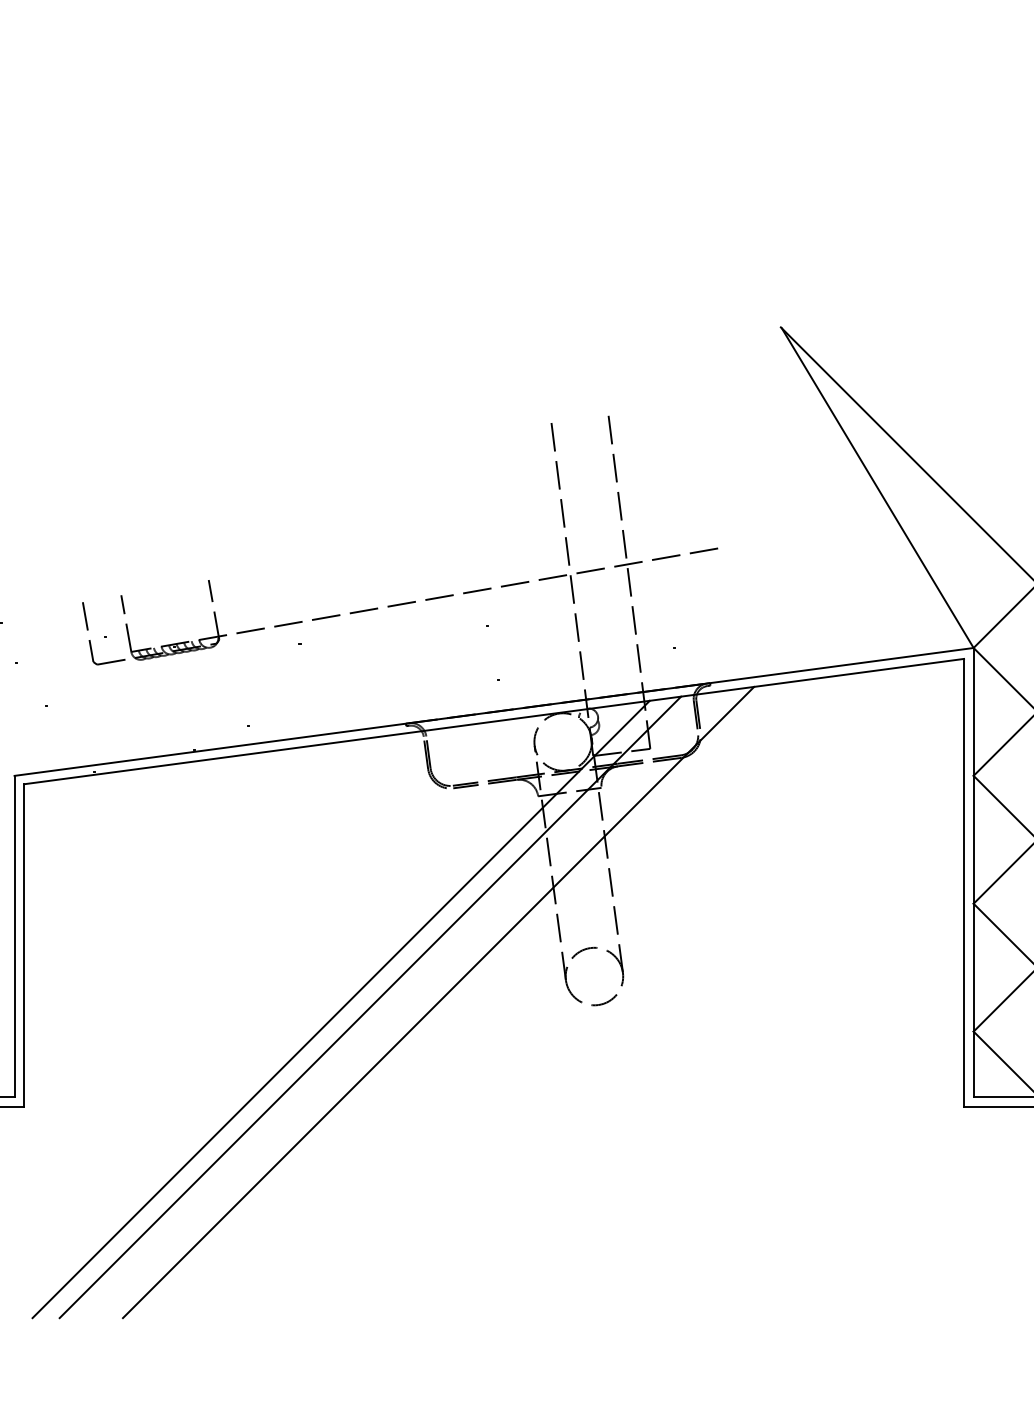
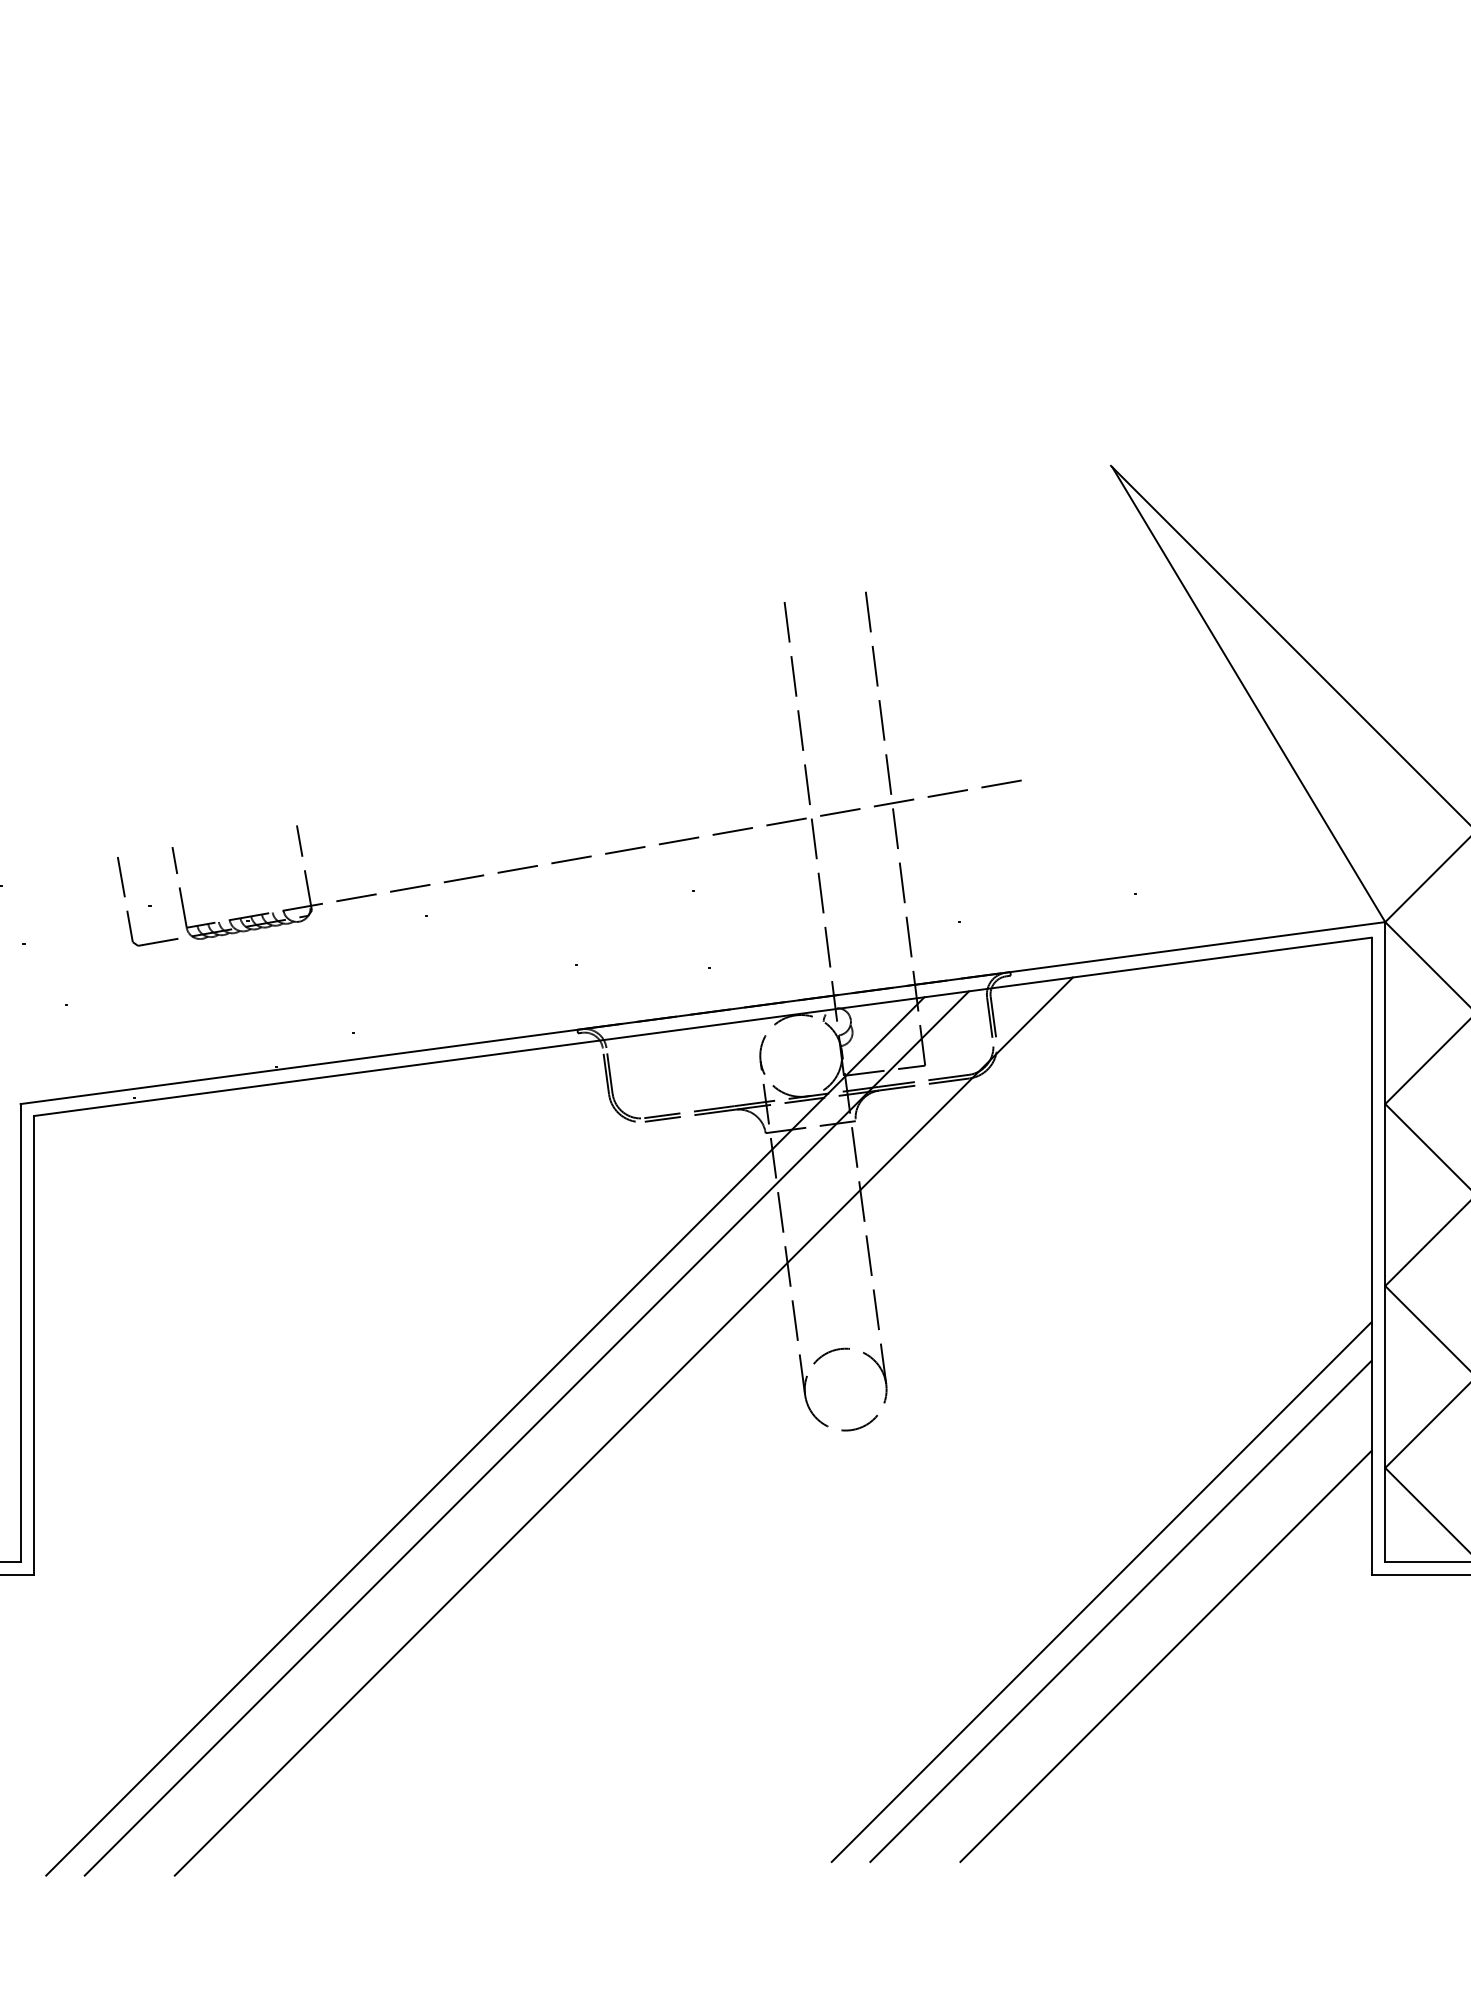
line: (774, 1118) -> (1101, 1591), added
line: (787, 1131) -> (1120, 1610), added
line: (819, 1163) -> (1165, 1655), added

